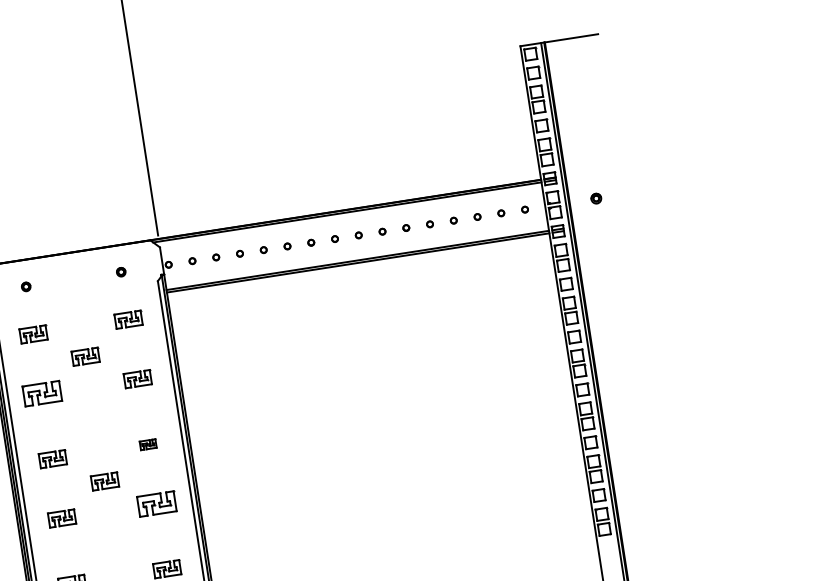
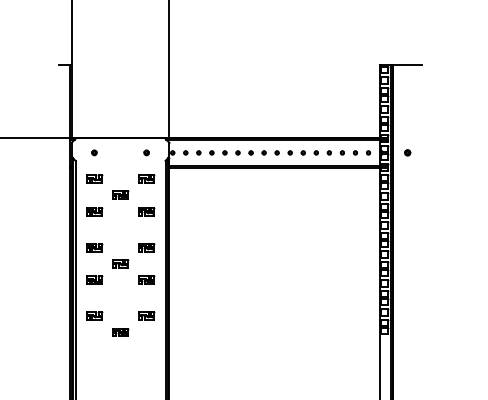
part: (42, 393) -> (94, 211), size x0.71
part: (147, 444) -> (146, 247), size x1.67
part: (156, 502) -> (146, 279), size x0.71

